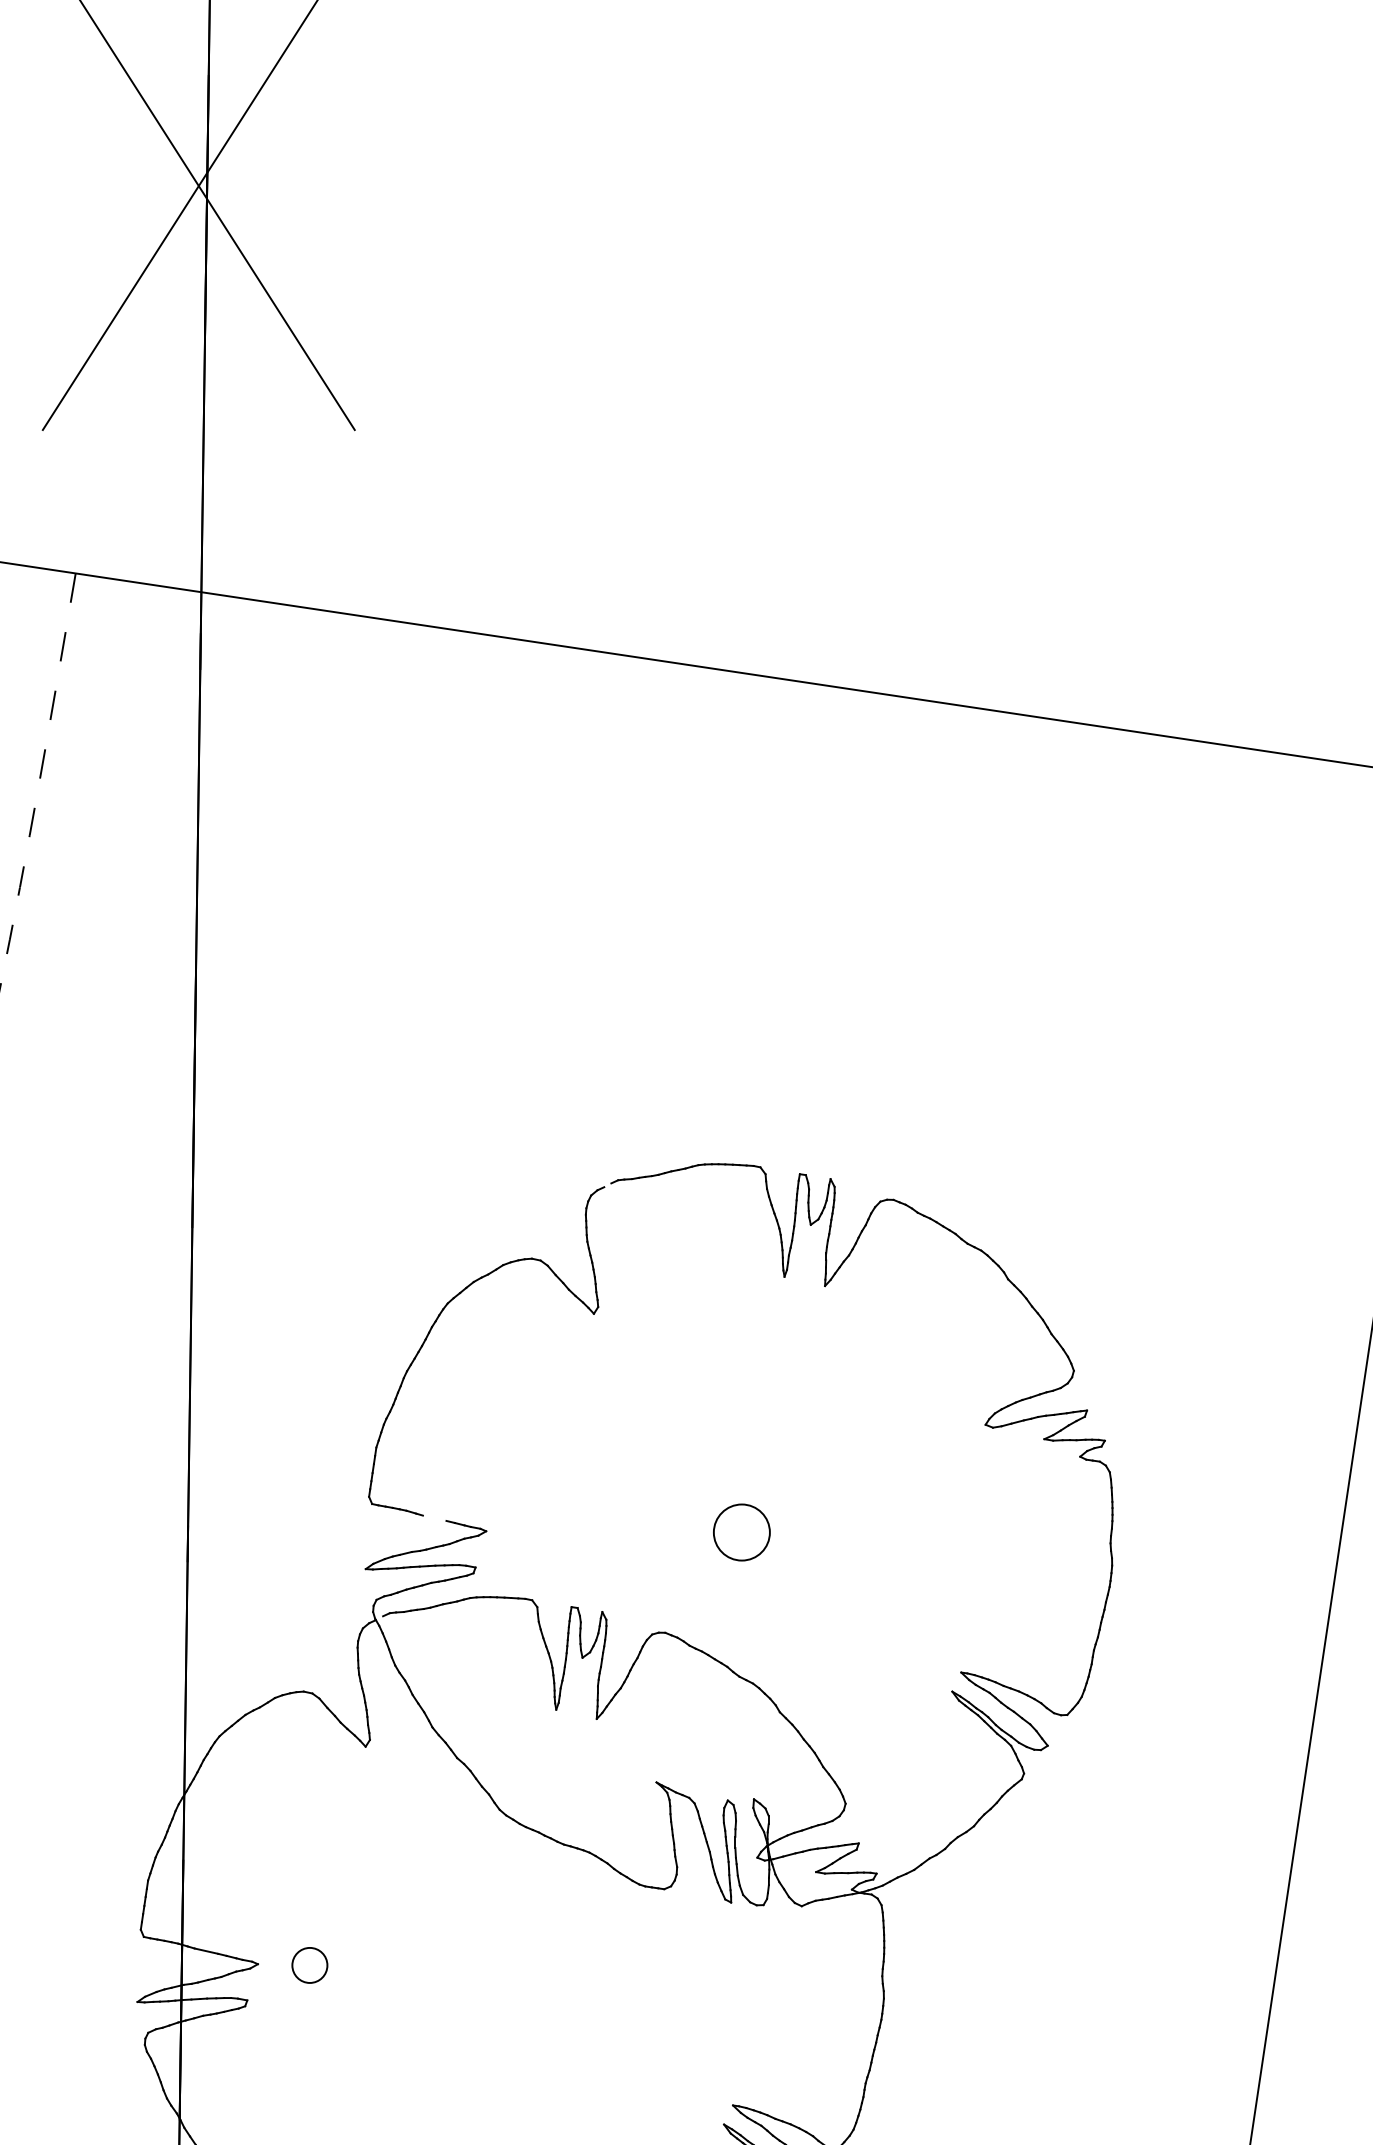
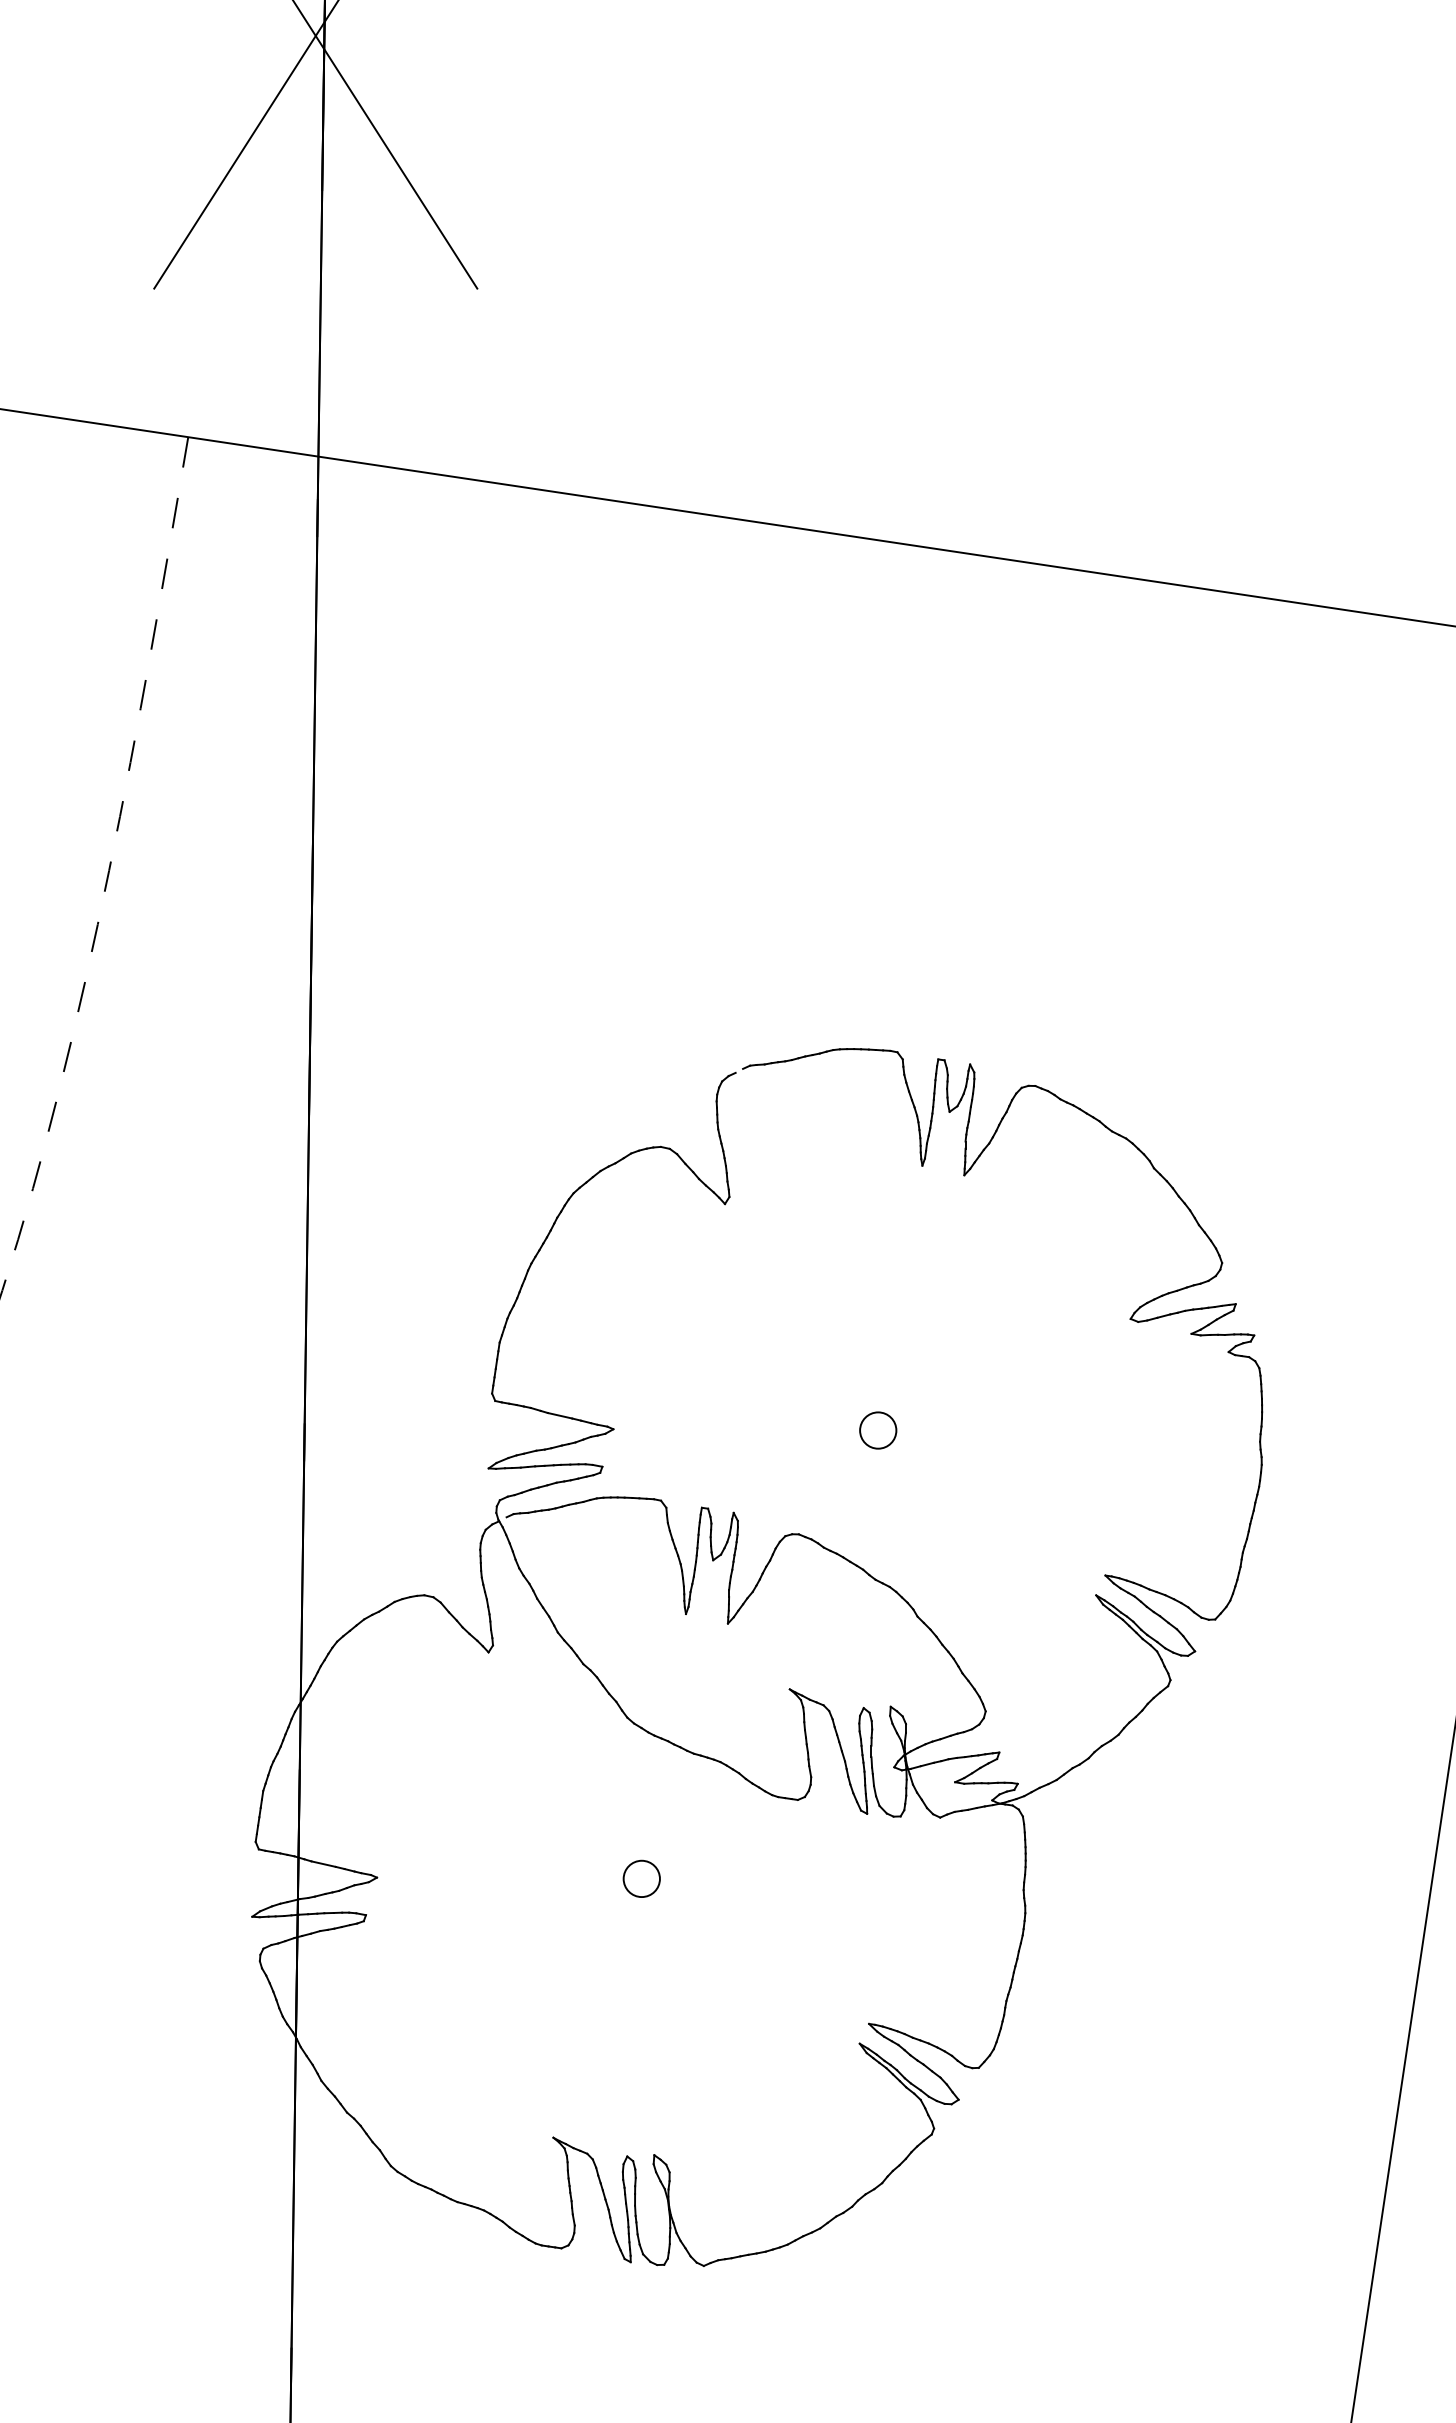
line: (434, 1518) -> (559, 1415), added
circle: (742, 1532) -> (878, 1430), size x0.62
circle: (309, 1965) -> (641, 1878), moved

